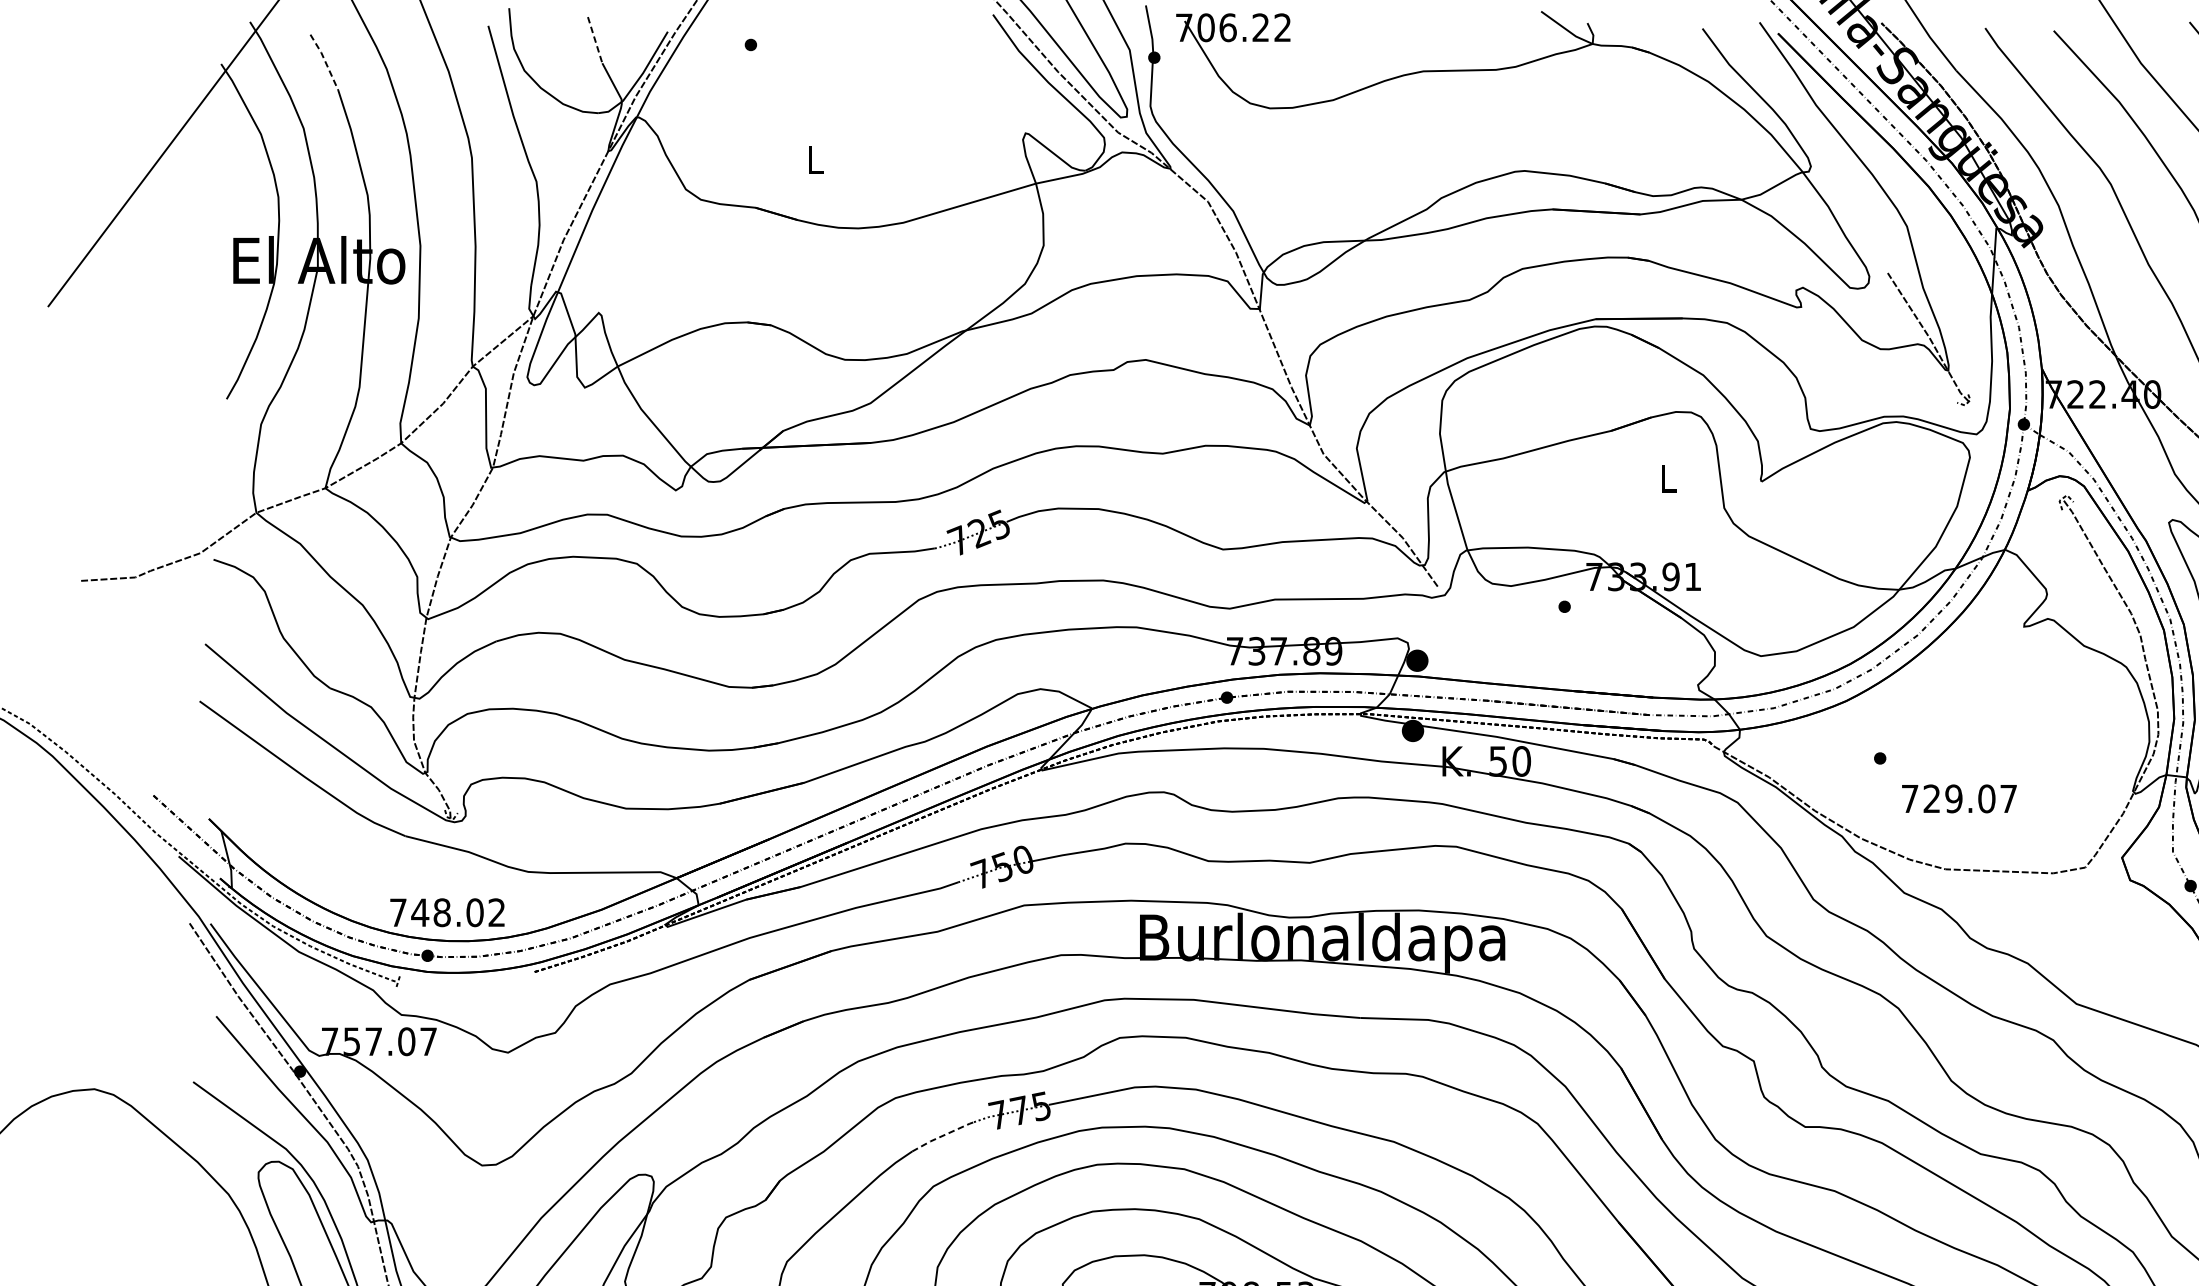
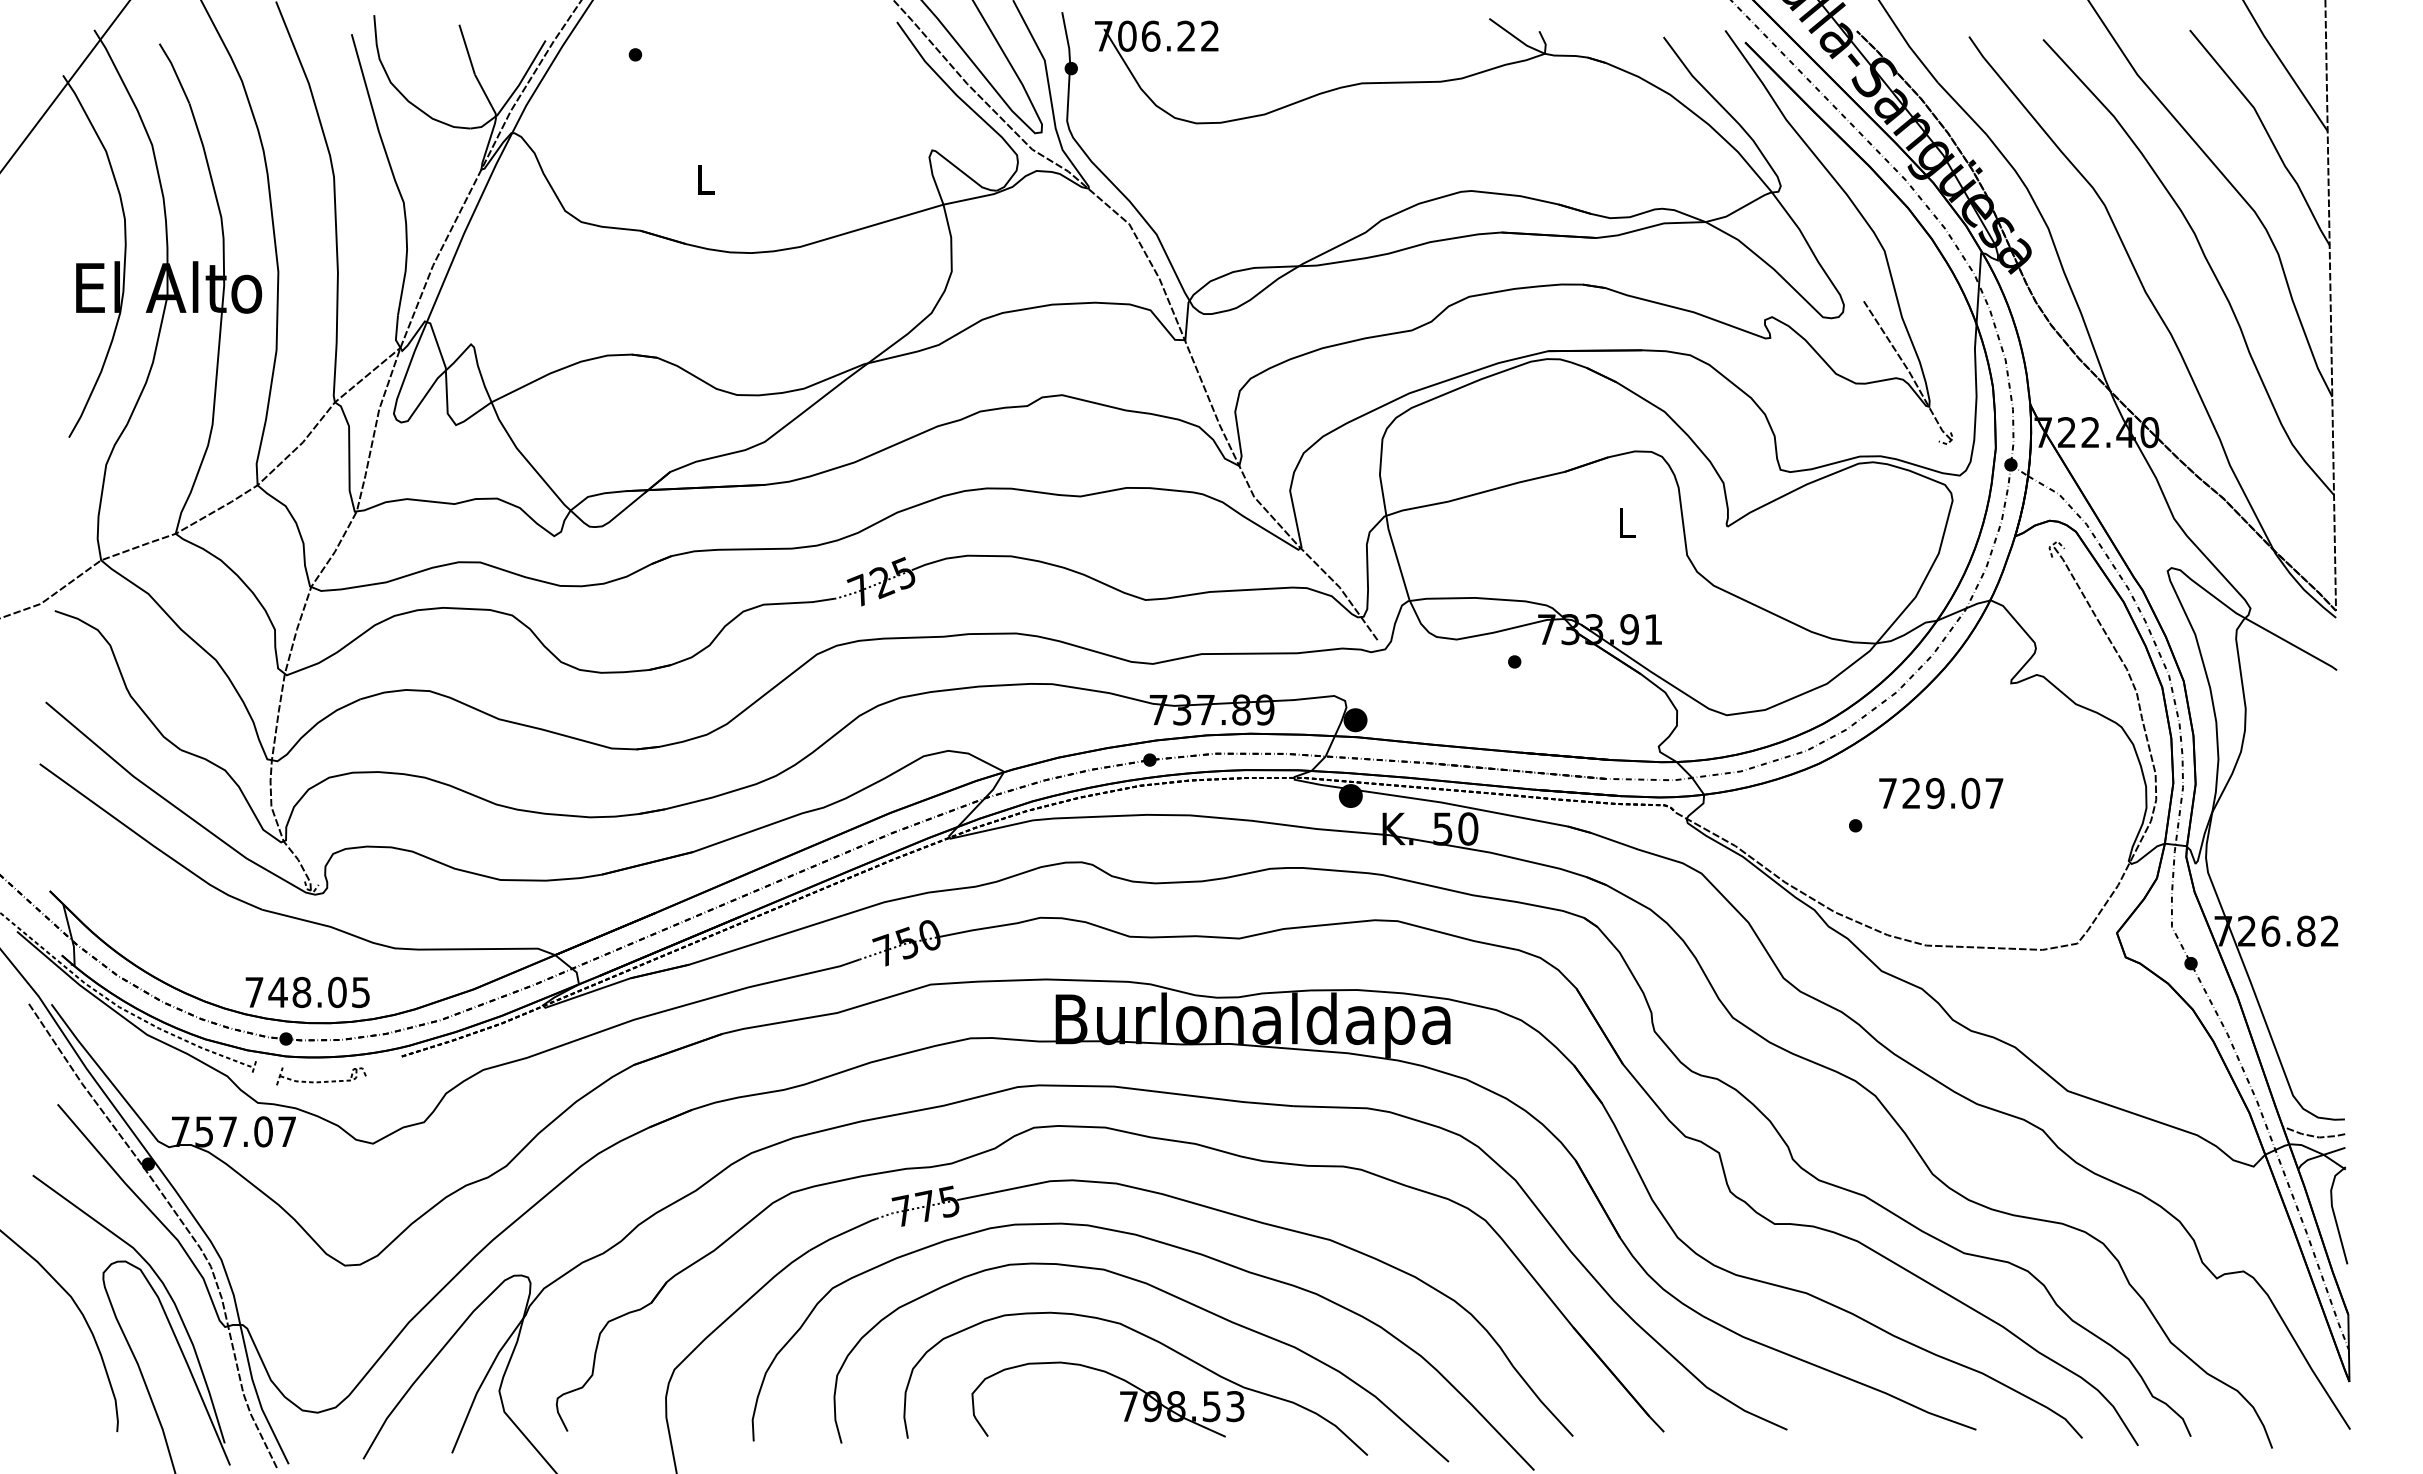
line: (595, 40) -> (467, 50), dashed -> solid
line: (325, 61) -> (175, 72), dashed -> solid
text: (1959, 798) -> (1941, 793), moved
text: (496, 912) -> (360, 992), 748.02 -> 748.05
part: (460, 990) -> (321, 1076), added
line: (943, 1135) -> (843, 1233), dashed -> solid

